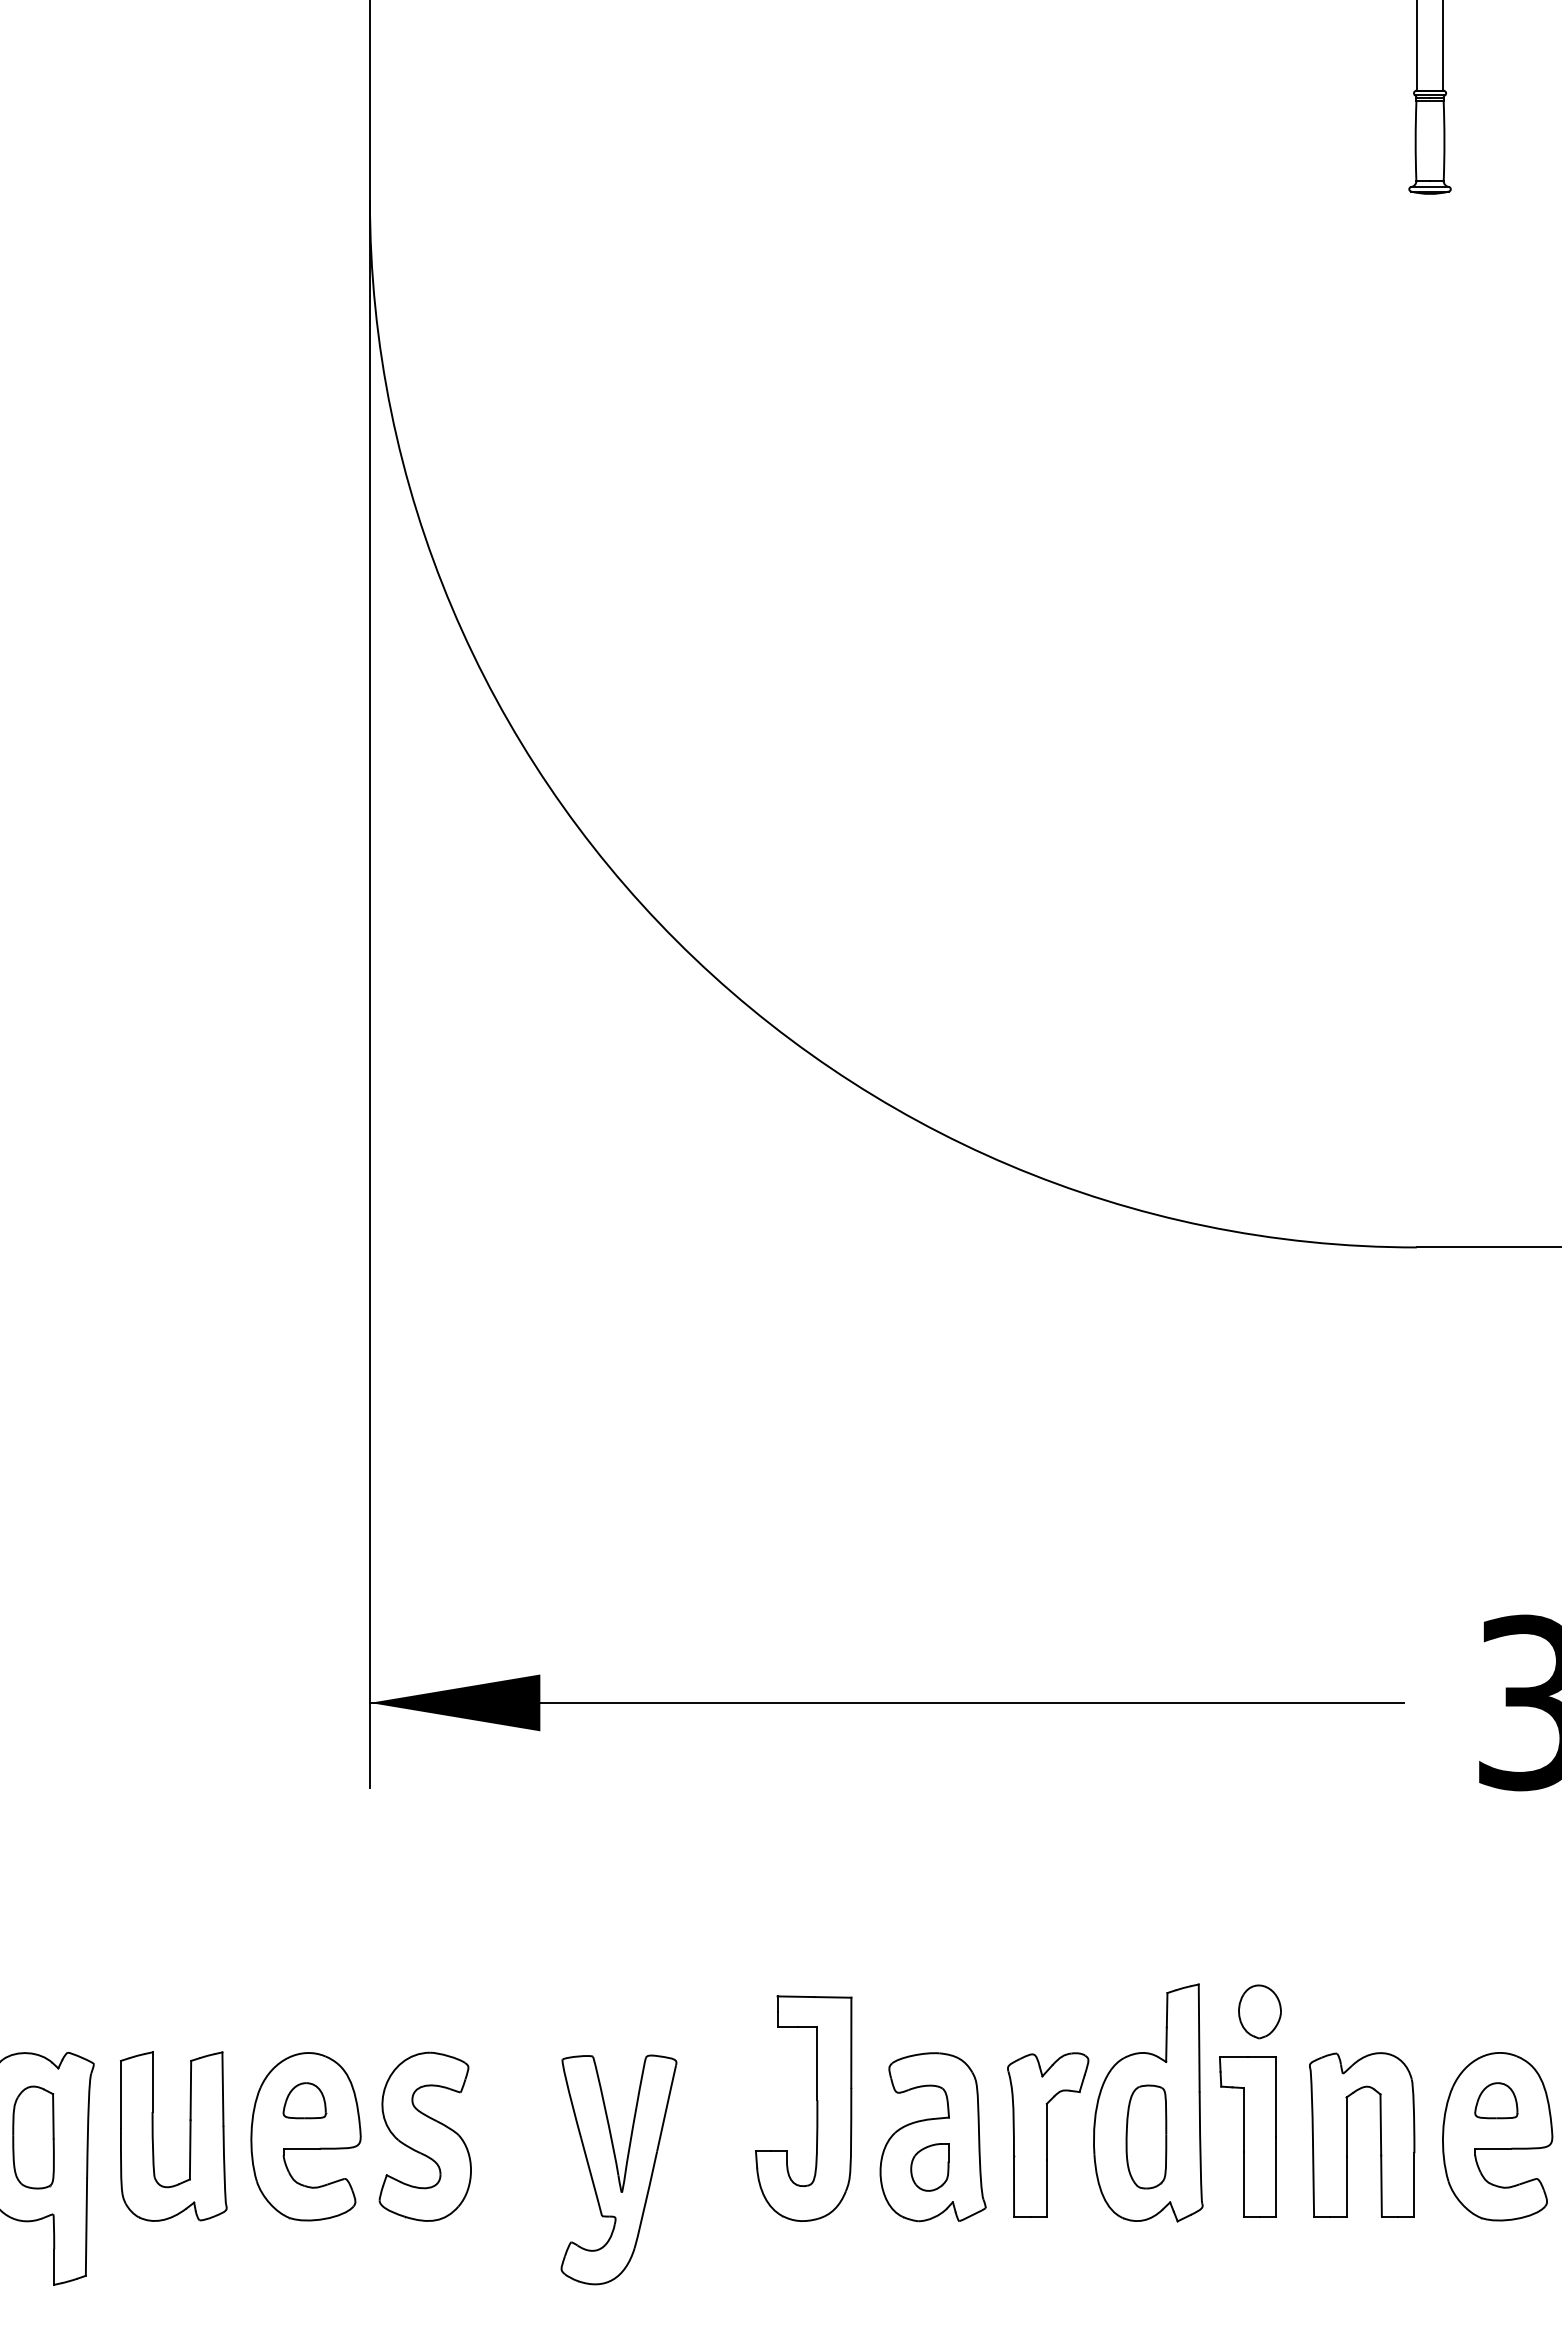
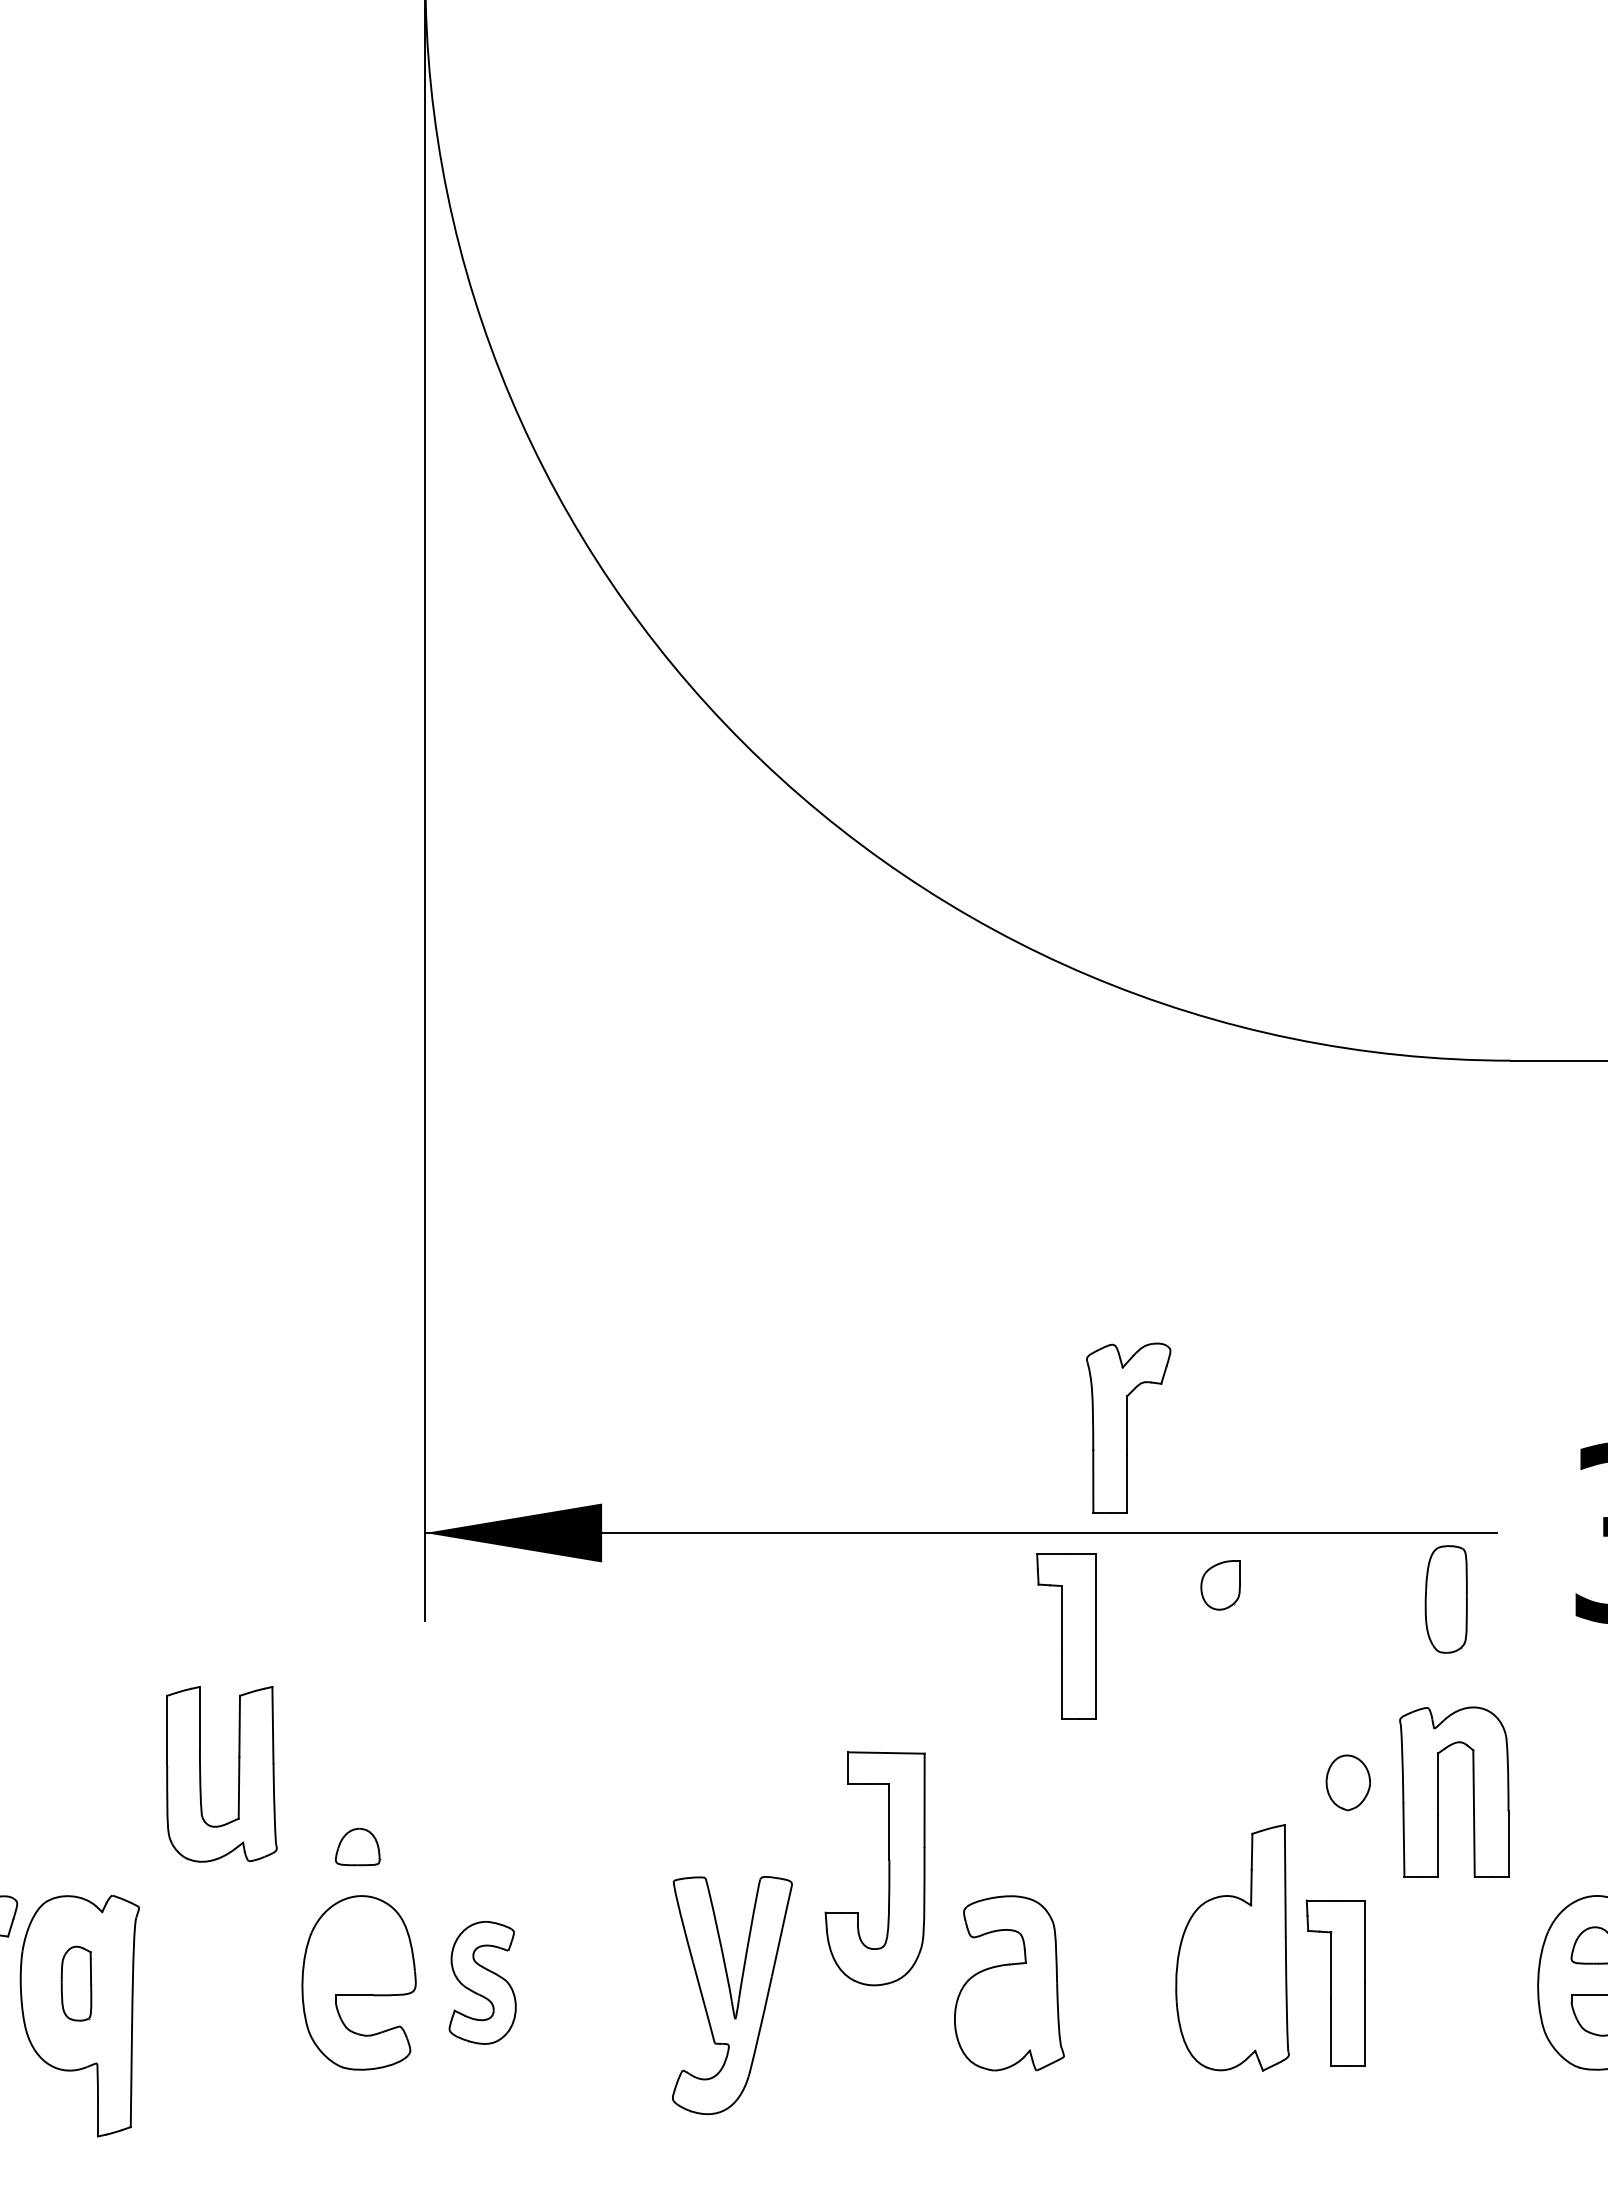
part: (987, 1802) -> (1065, 1636), added
part: (1259, 2011) -> (1347, 1782), moved
part: (304, 2100) -> (357, 1846), moved
part: (816, 2108) -> (888, 1868), moved
part: (1048, 2134) -> (1129, 1427), moved
part: (1347, 2134) -> (1439, 1791), moved
part: (189, 2136) -> (238, 1774), moved
part: (424, 2136) -> (481, 1982), size x0.7
part: (1146, 2136) -> (1446, 1598), moved
part: (33, 2137) -> (76, 1983), size x0.7
part: (929, 2167) -> (1220, 1585), moved
part: (618, 2169) -> (731, 1995), moved

